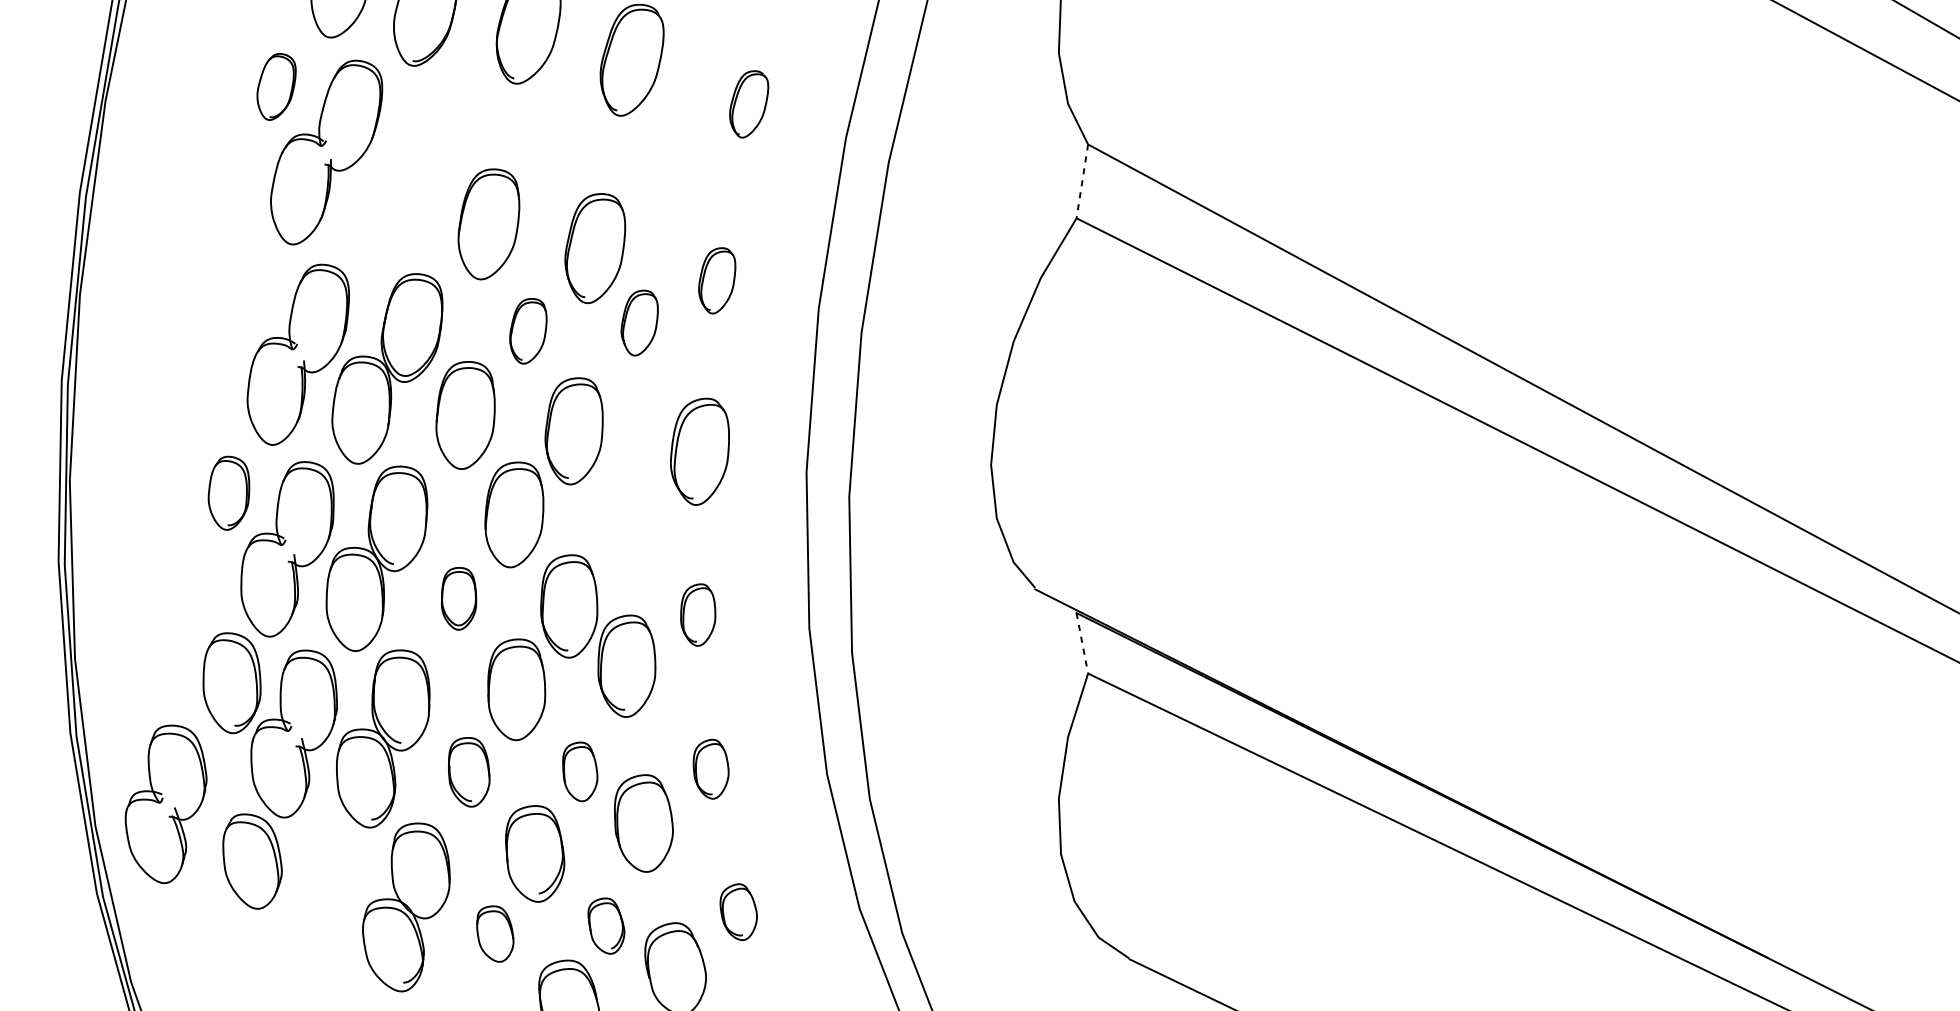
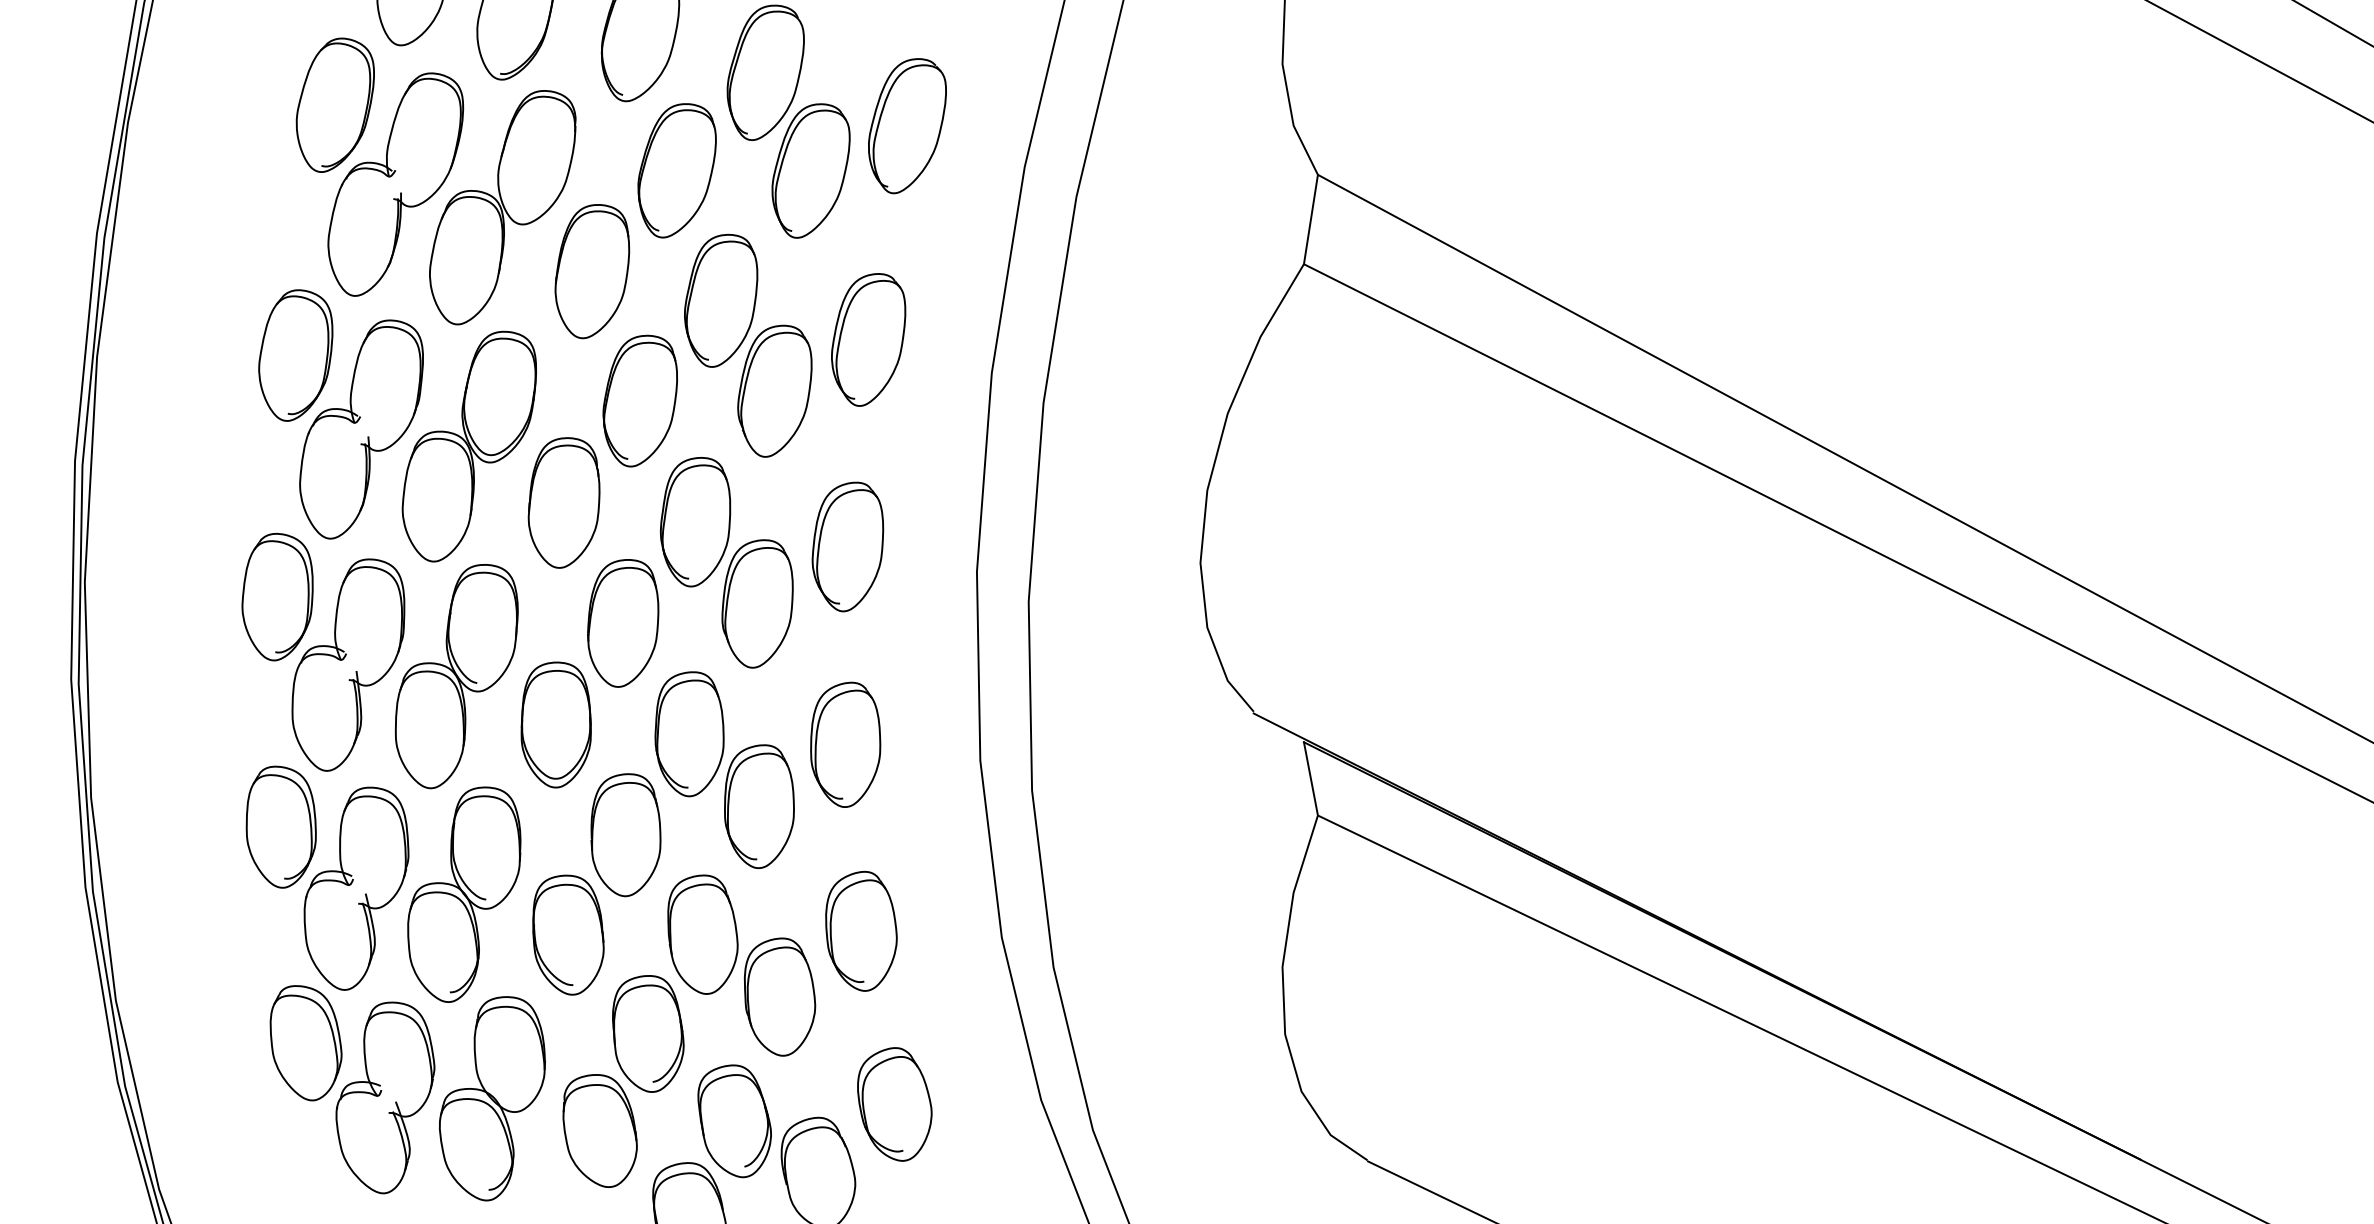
part: (276, 86) -> (334, 104), size x1.67
part: (749, 104) -> (907, 126), size x1.67
part: (558, 140) -> (676, 170), added
part: (669, 140) -> (810, 170), added
part: (414, 171) -> (502, 207), added
line: (1081, 182) -> (1310, 220), dashed -> solid
part: (716, 280) -> (868, 339), size x1.67
part: (243, 293) -> (295, 355), added
part: (639, 322) -> (774, 390), size x1.67
part: (527, 330) -> (639, 400), size x1.67
part: (228, 493) -> (277, 597), size x1.43
part: (625, 498) -> (757, 603), added
part: (458, 598) -> (555, 724), size x1.67
part: (697, 614) -> (845, 744), size x1.67
line: (1082, 643) -> (1311, 779), dashed -> solid
part: (711, 769) -> (861, 931), size x1.67
part: (469, 771) -> (568, 934), size x1.43
part: (579, 771) -> (702, 934), size x1.67
part: (166, 804) -> (385, 1097), moved
part: (738, 912) -> (894, 1104), size x1.67
part: (606, 926) -> (734, 1121), size x1.67
part: (494, 933) -> (599, 1130), size x1.67

